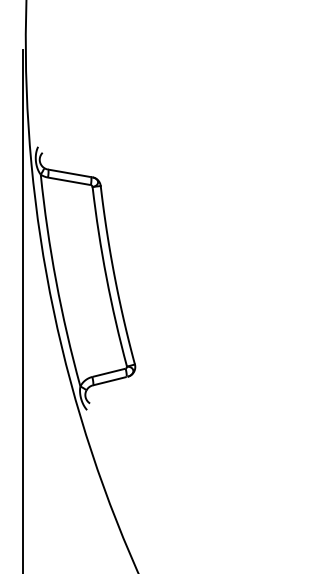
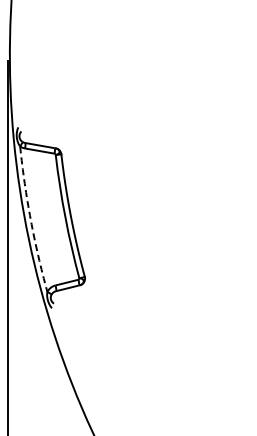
arc: (55, 280) -> (30, 219), solid -> dashed

